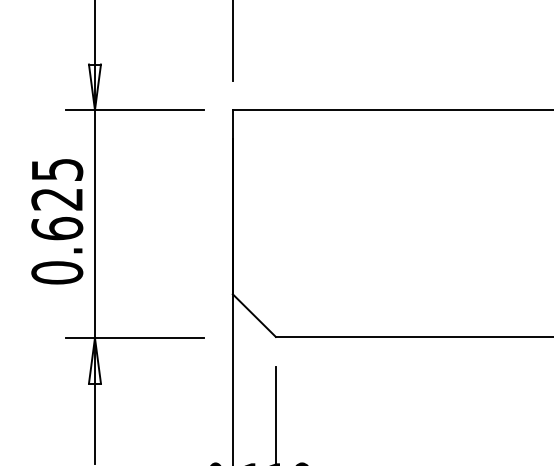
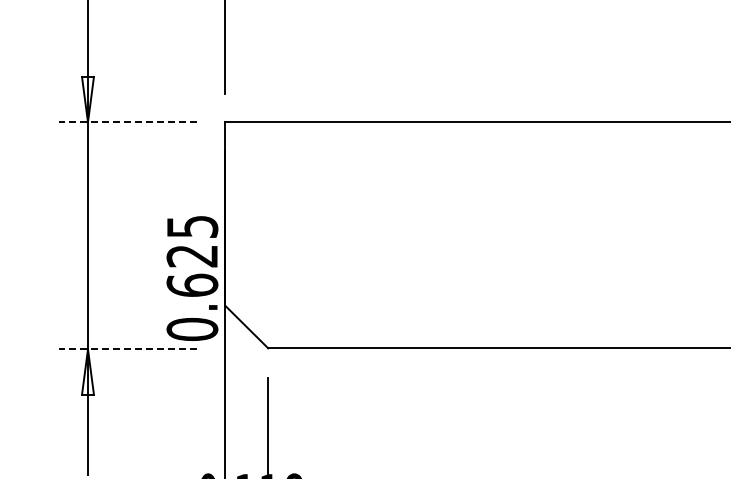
line: (135, 110) -> (128, 122), solid -> dashed
text: (57, 221) -> (192, 278), moved
line: (135, 338) -> (128, 349), solid -> dashed

